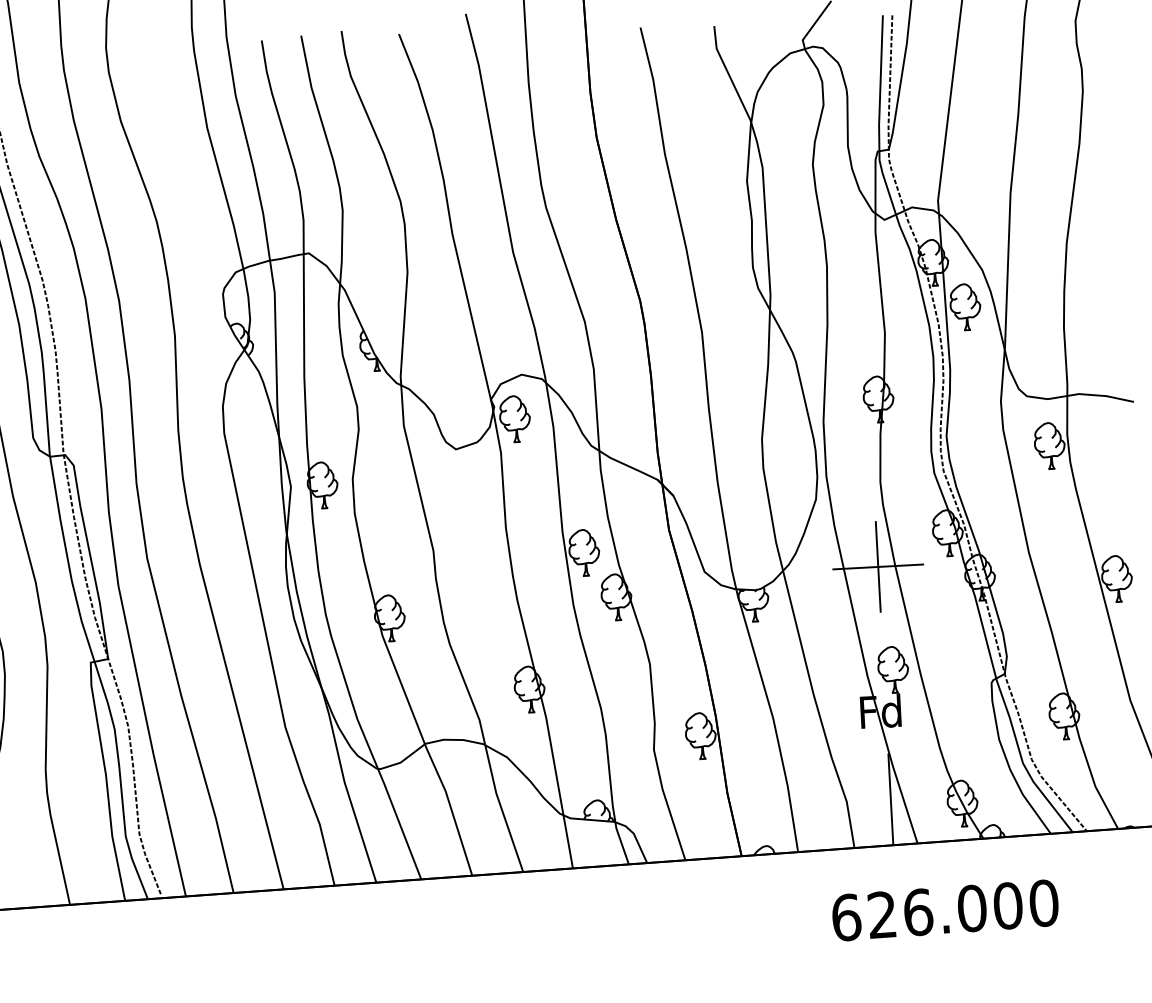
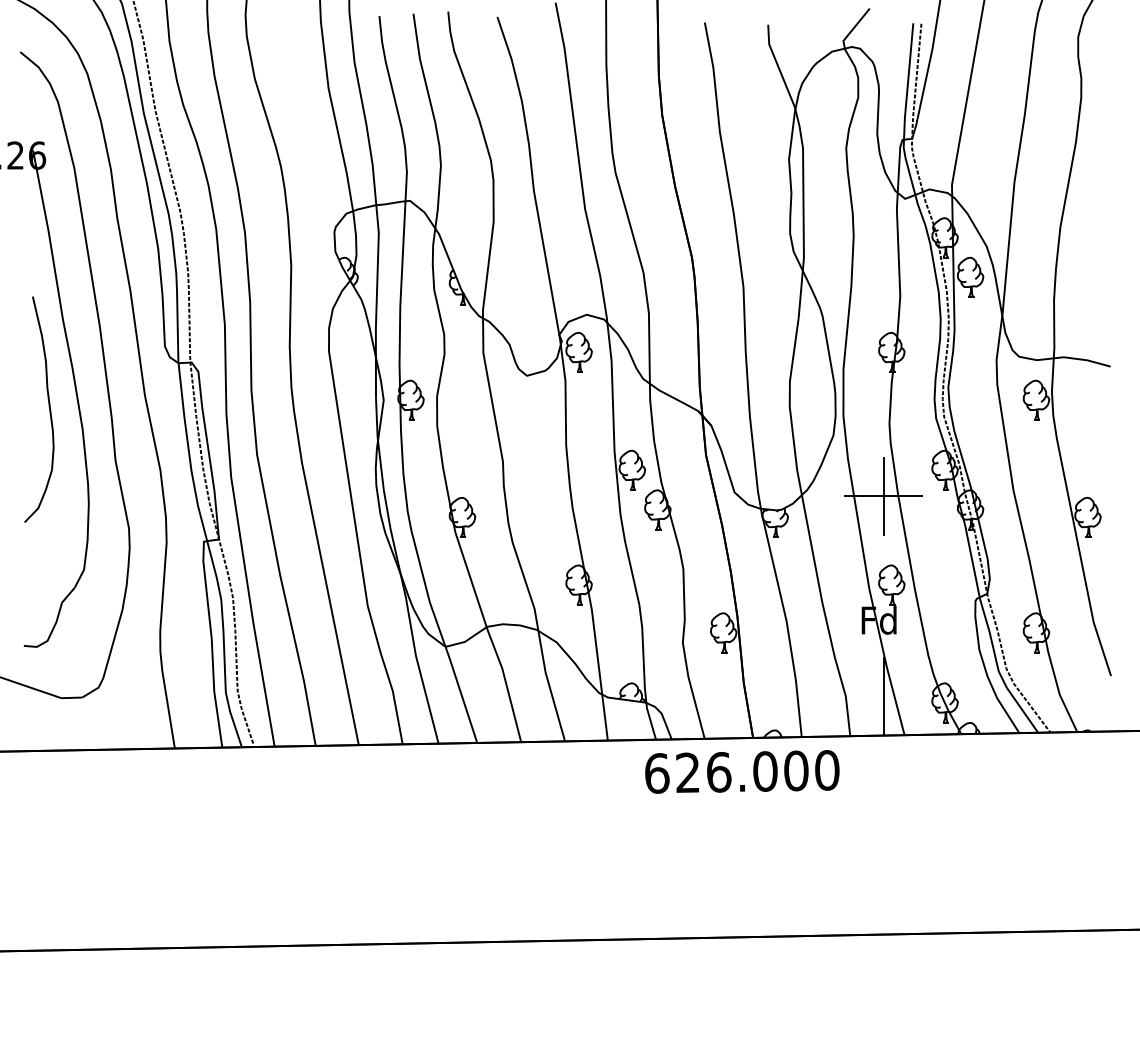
text: (945, 909) -> (742, 771), moved

